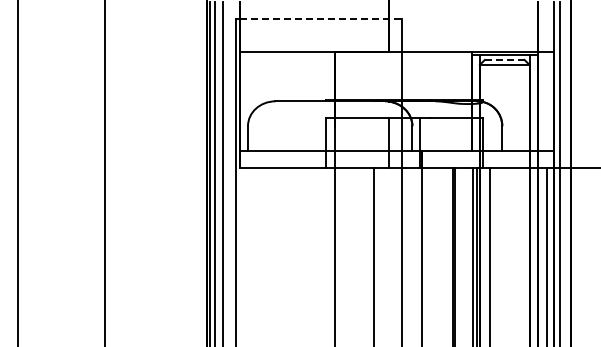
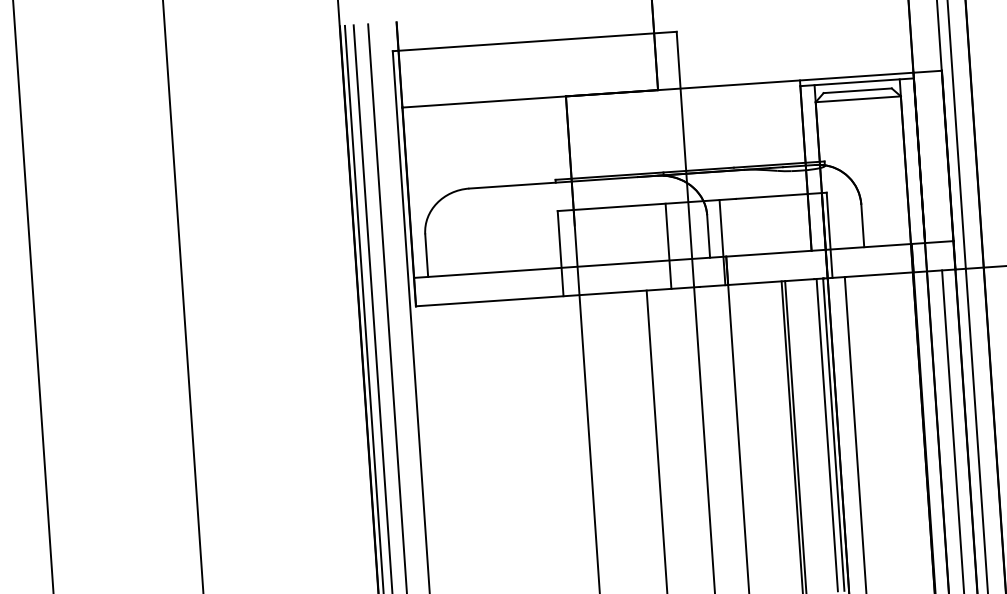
line: (321, 18) -> (538, 41), dashed -> solid
line: (504, 59) -> (857, 90), dashed -> solid

